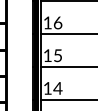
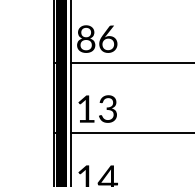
text: (47, 22) -> (85, 38), 16 -> 86
text: (57, 55) -> (106, 108), 15 -> 13

